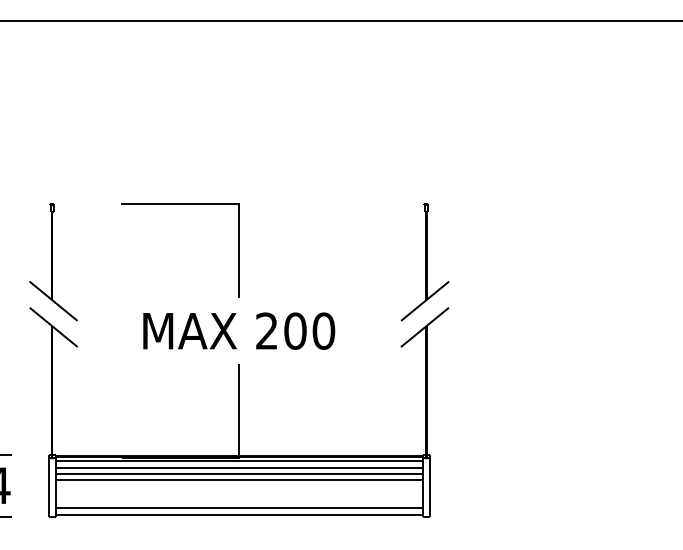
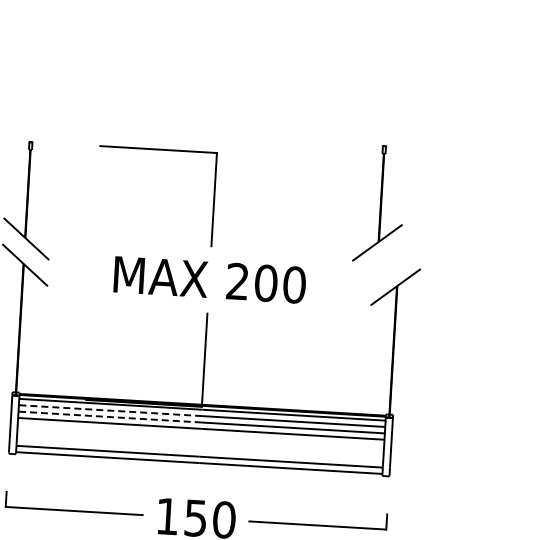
part: (424, 262) -> (379, 204), moved
line: (147, 467) -> (110, 410), solid -> dashed
line: (147, 473) -> (110, 416), solid -> dashed

